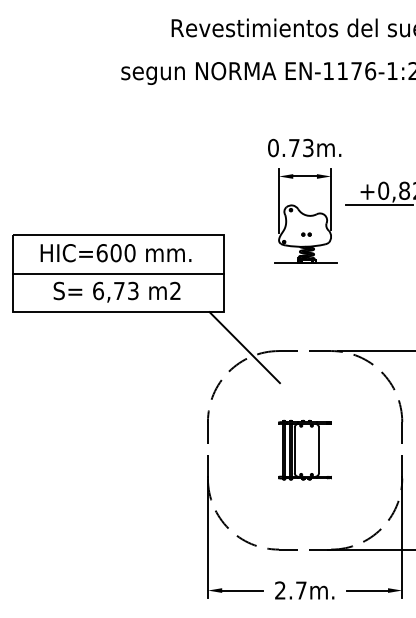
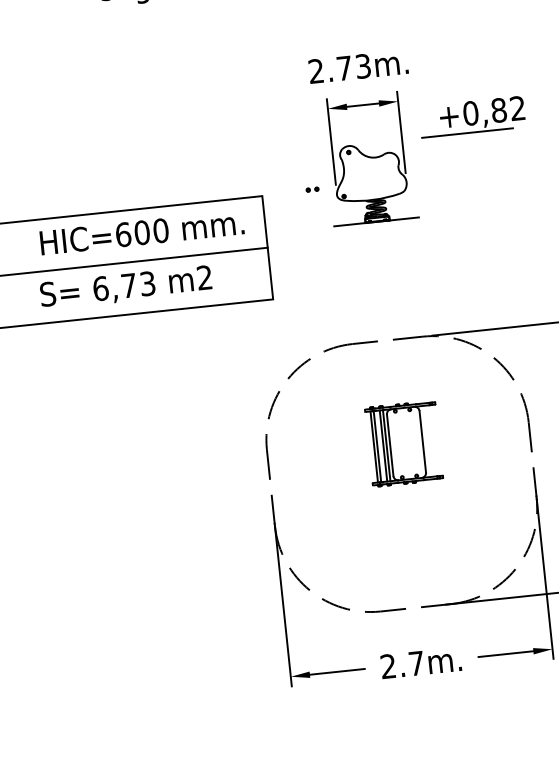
text: (273, 148) -> (316, 71), 0.73m. -> 2.73m.
part: (306, 234) -> (312, 189), moved
text: (115, 253) -> (141, 233), moved
line: (244, 347) -> (305, 344), removed
part: (304, 449) -> (403, 442), moved

